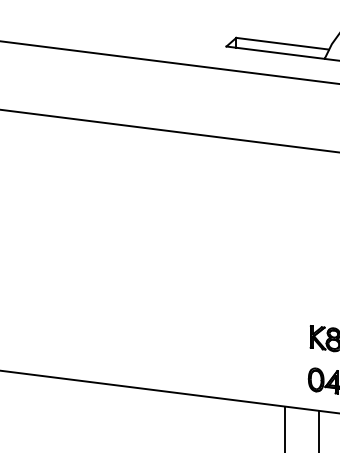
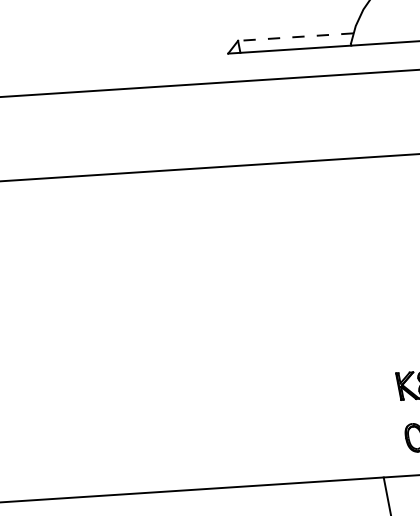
line: (282, 43) -> (295, 36), solid -> dashed

